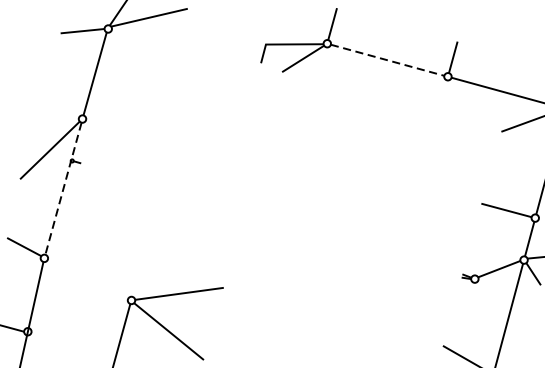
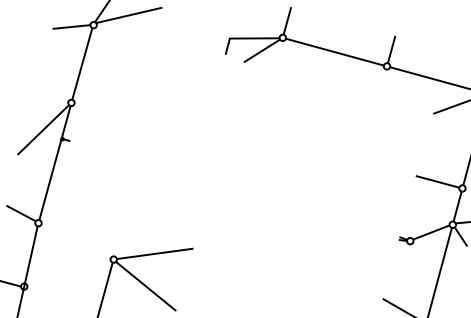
line: (387, 60) -> (334, 52), dashed -> solid
line: (62, 189) -> (54, 163), dashed -> solid

